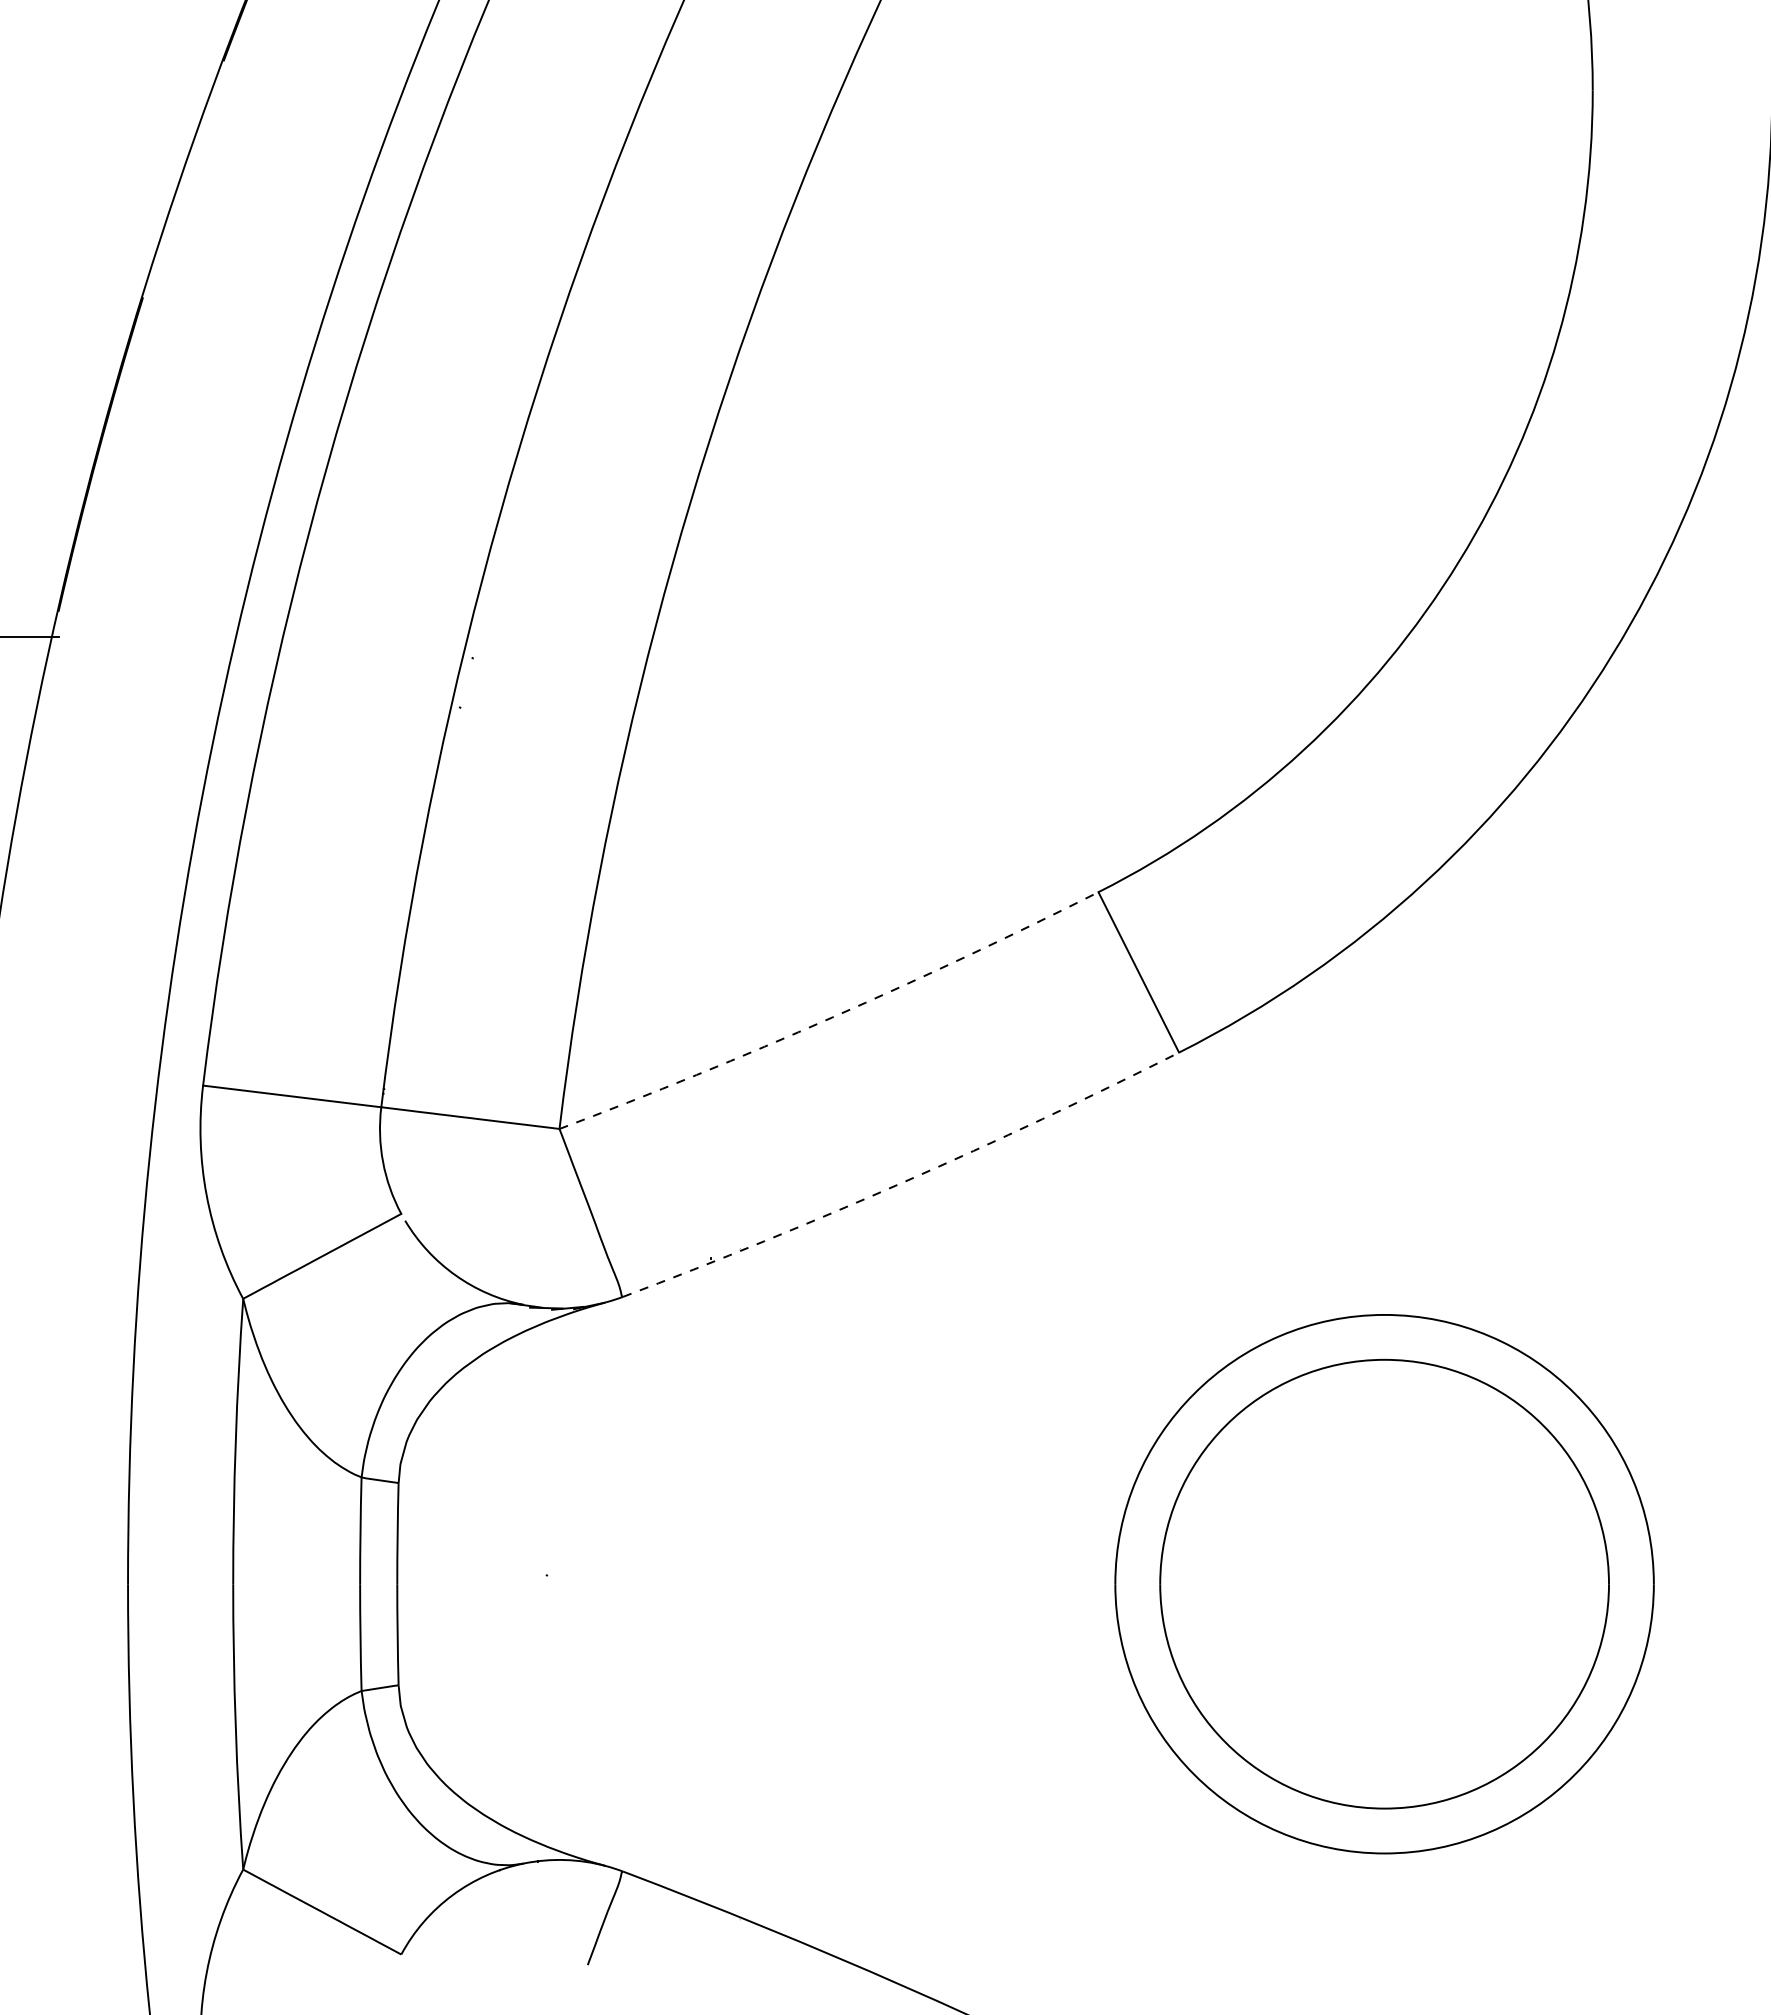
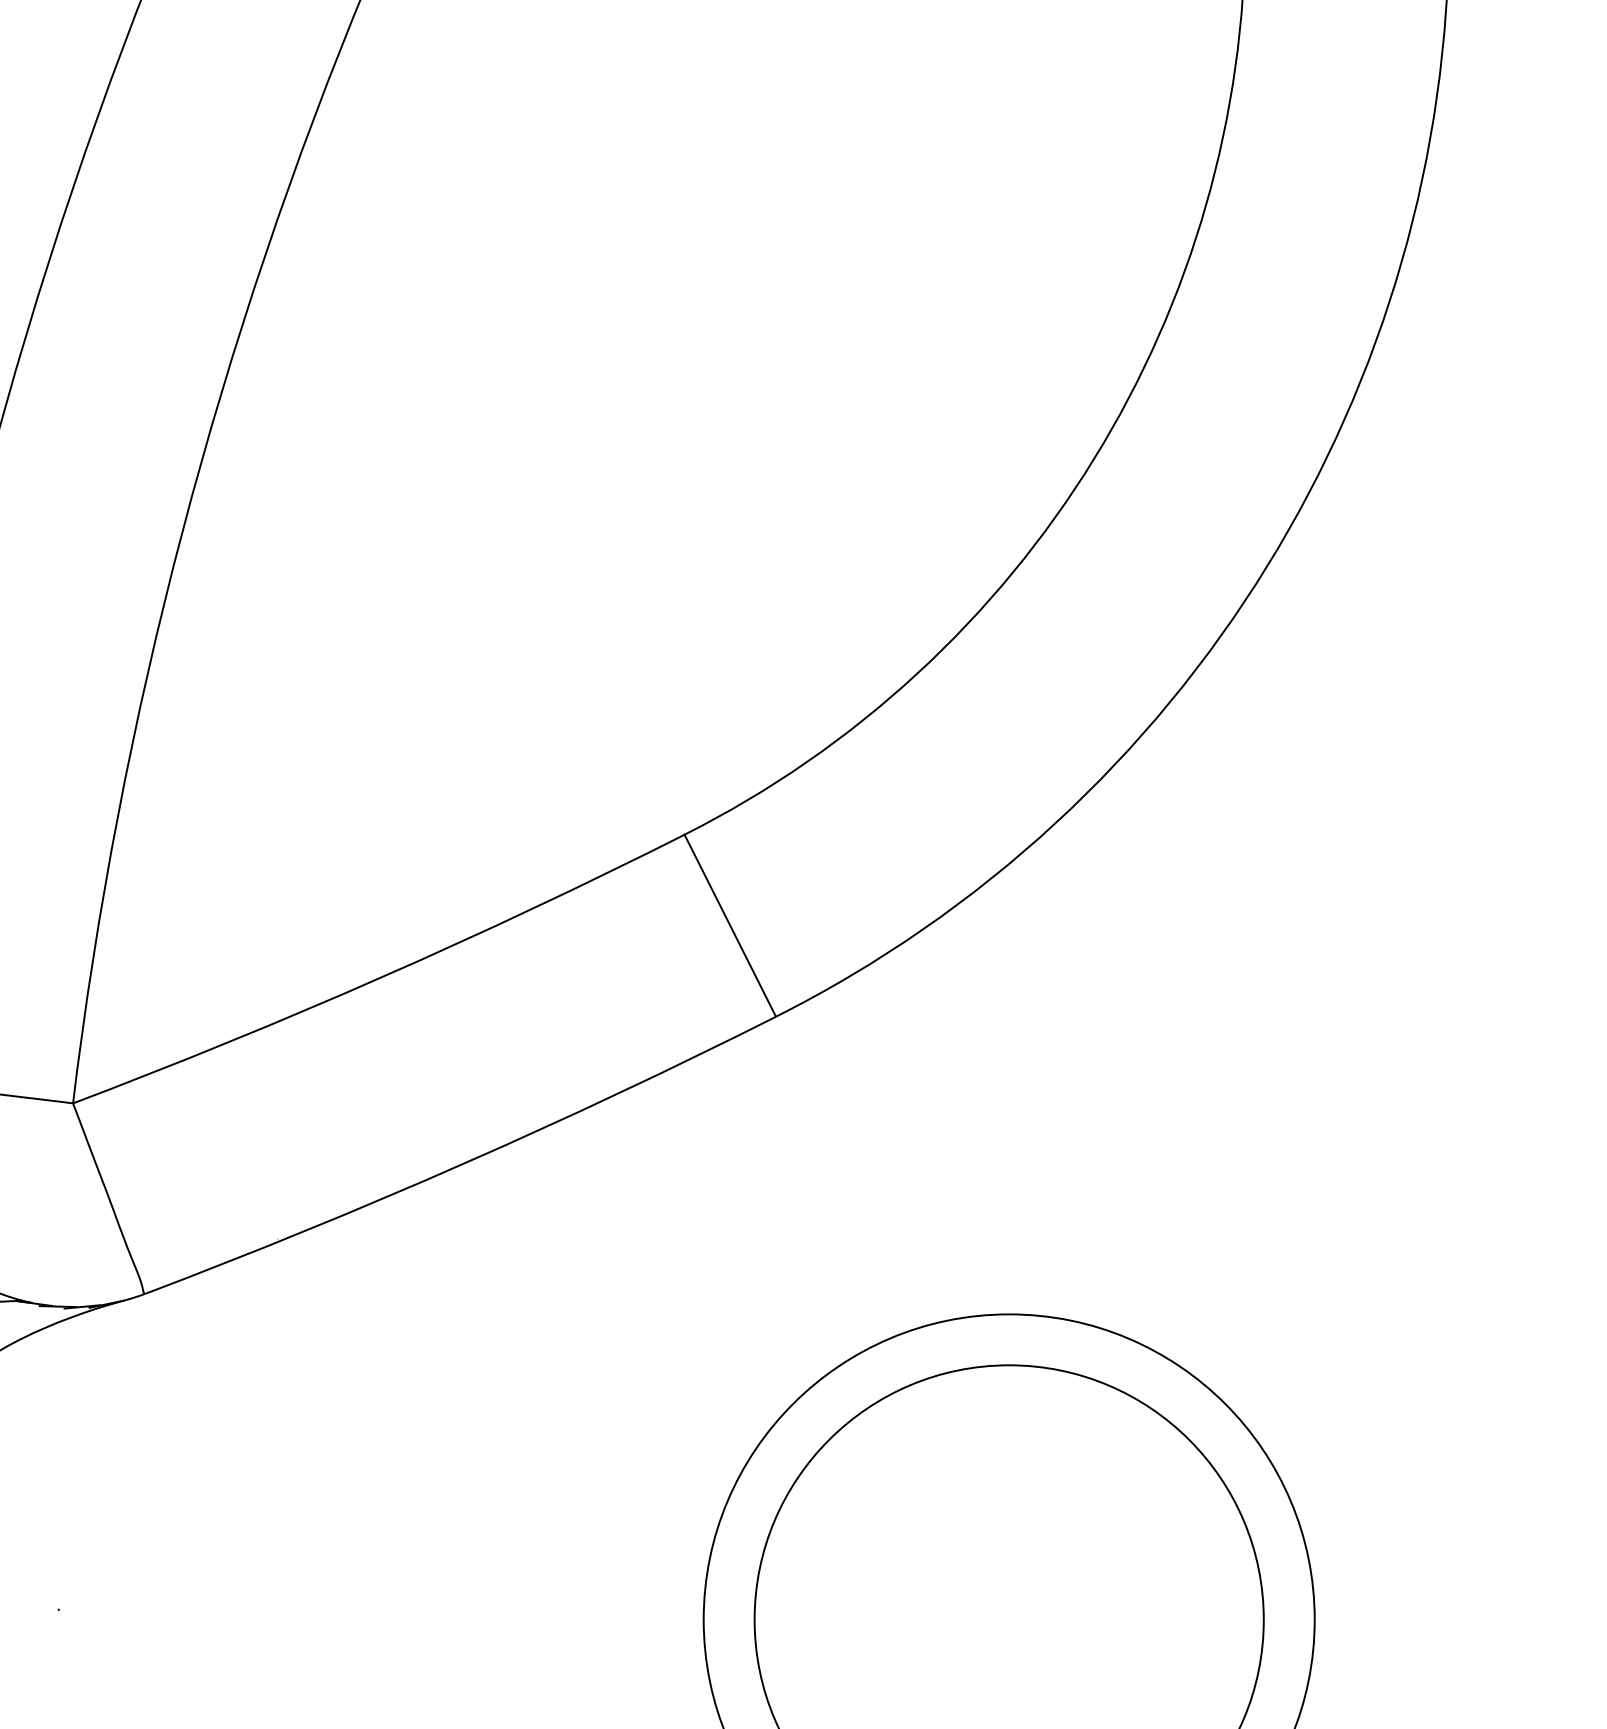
arc: (832, 1017) -> (382, 976), dashed -> solid
arc: (904, 1181) -> (464, 1162), dashed -> solid

